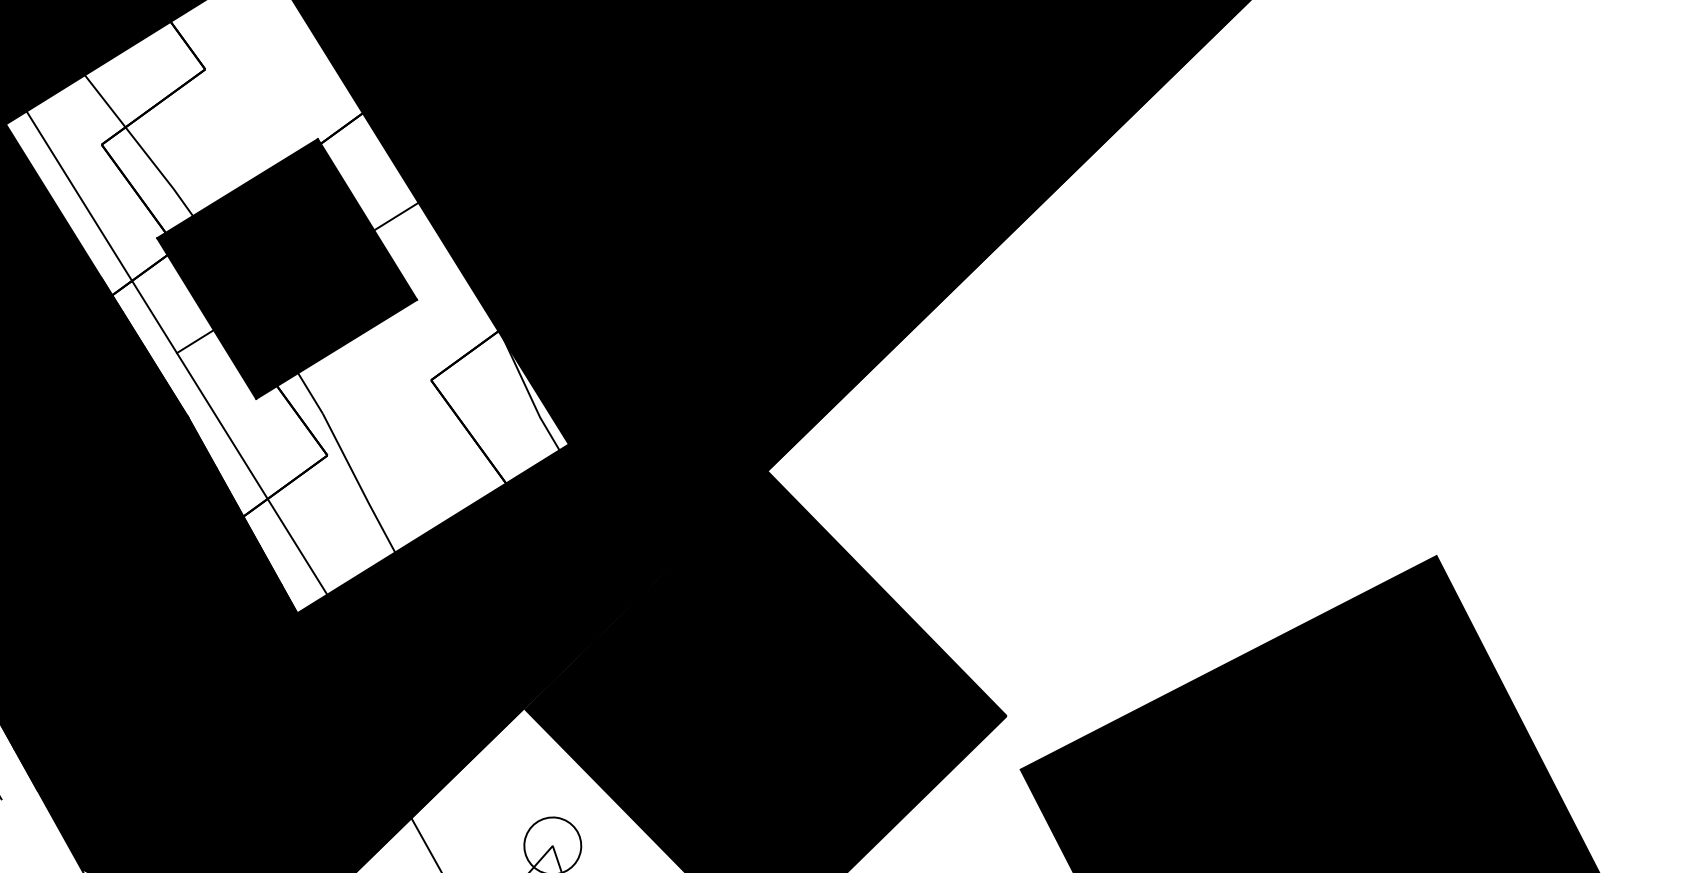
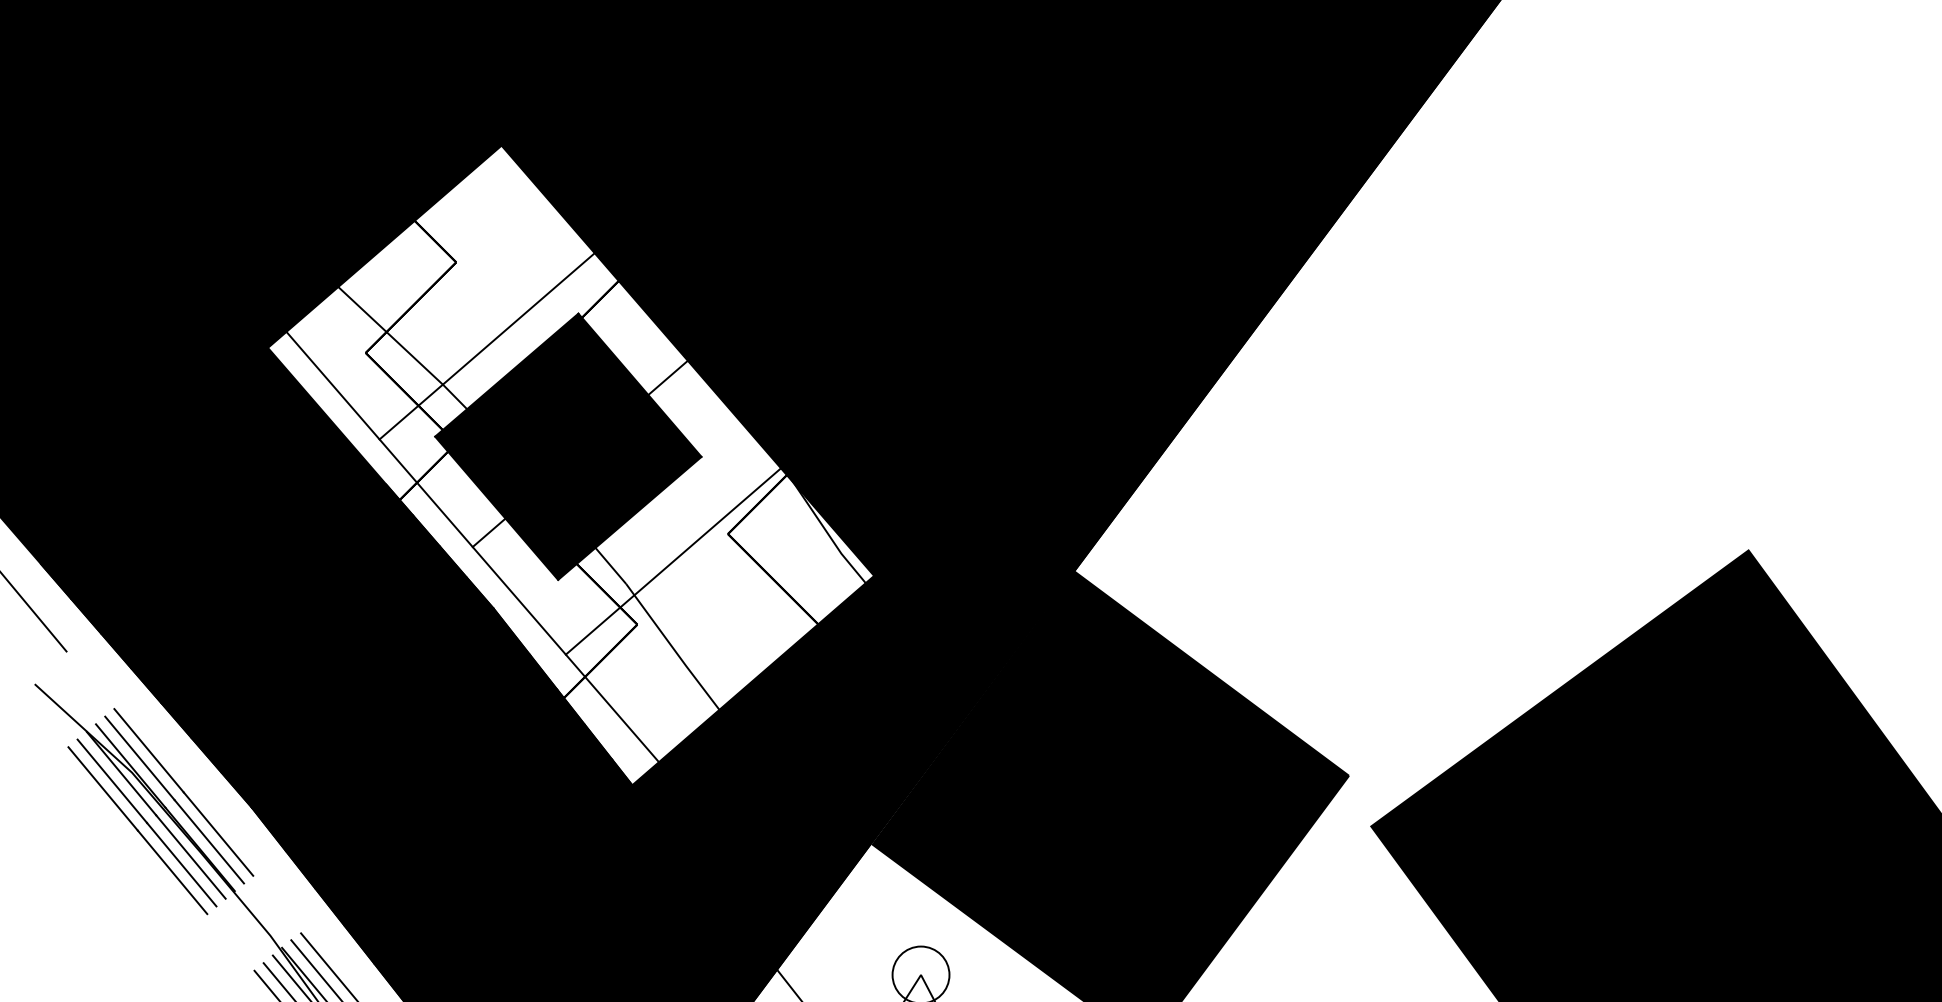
line: (221, 157) -> (486, 346), added
line: (373, 398) -> (673, 561), added

